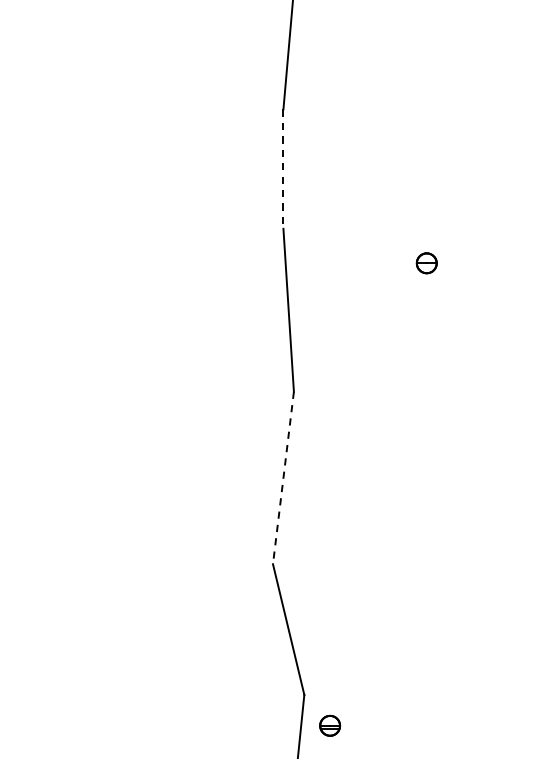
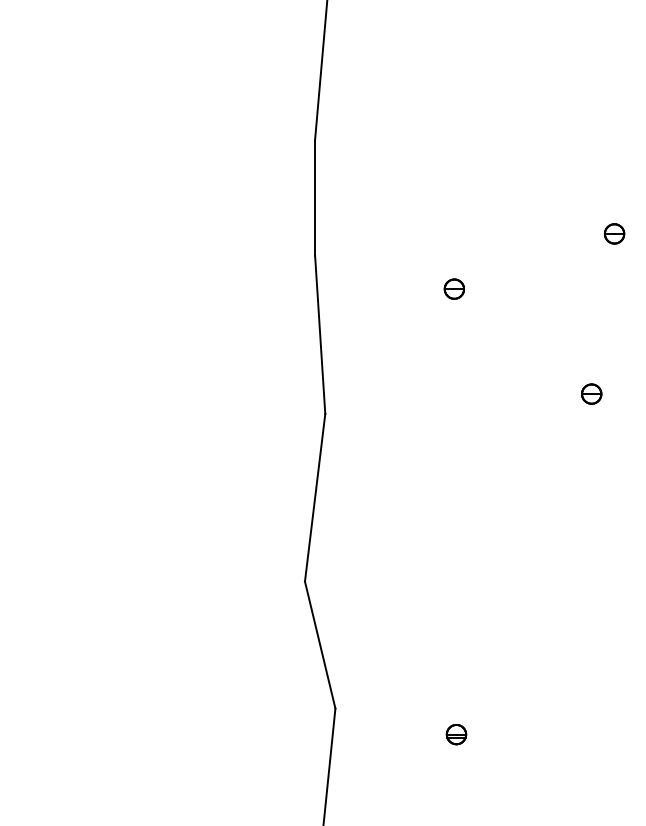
line: (283, 168) -> (315, 197), dashed -> solid
line: (283, 478) -> (315, 498), dashed -> solid
part: (330, 725) -> (456, 734), moved

